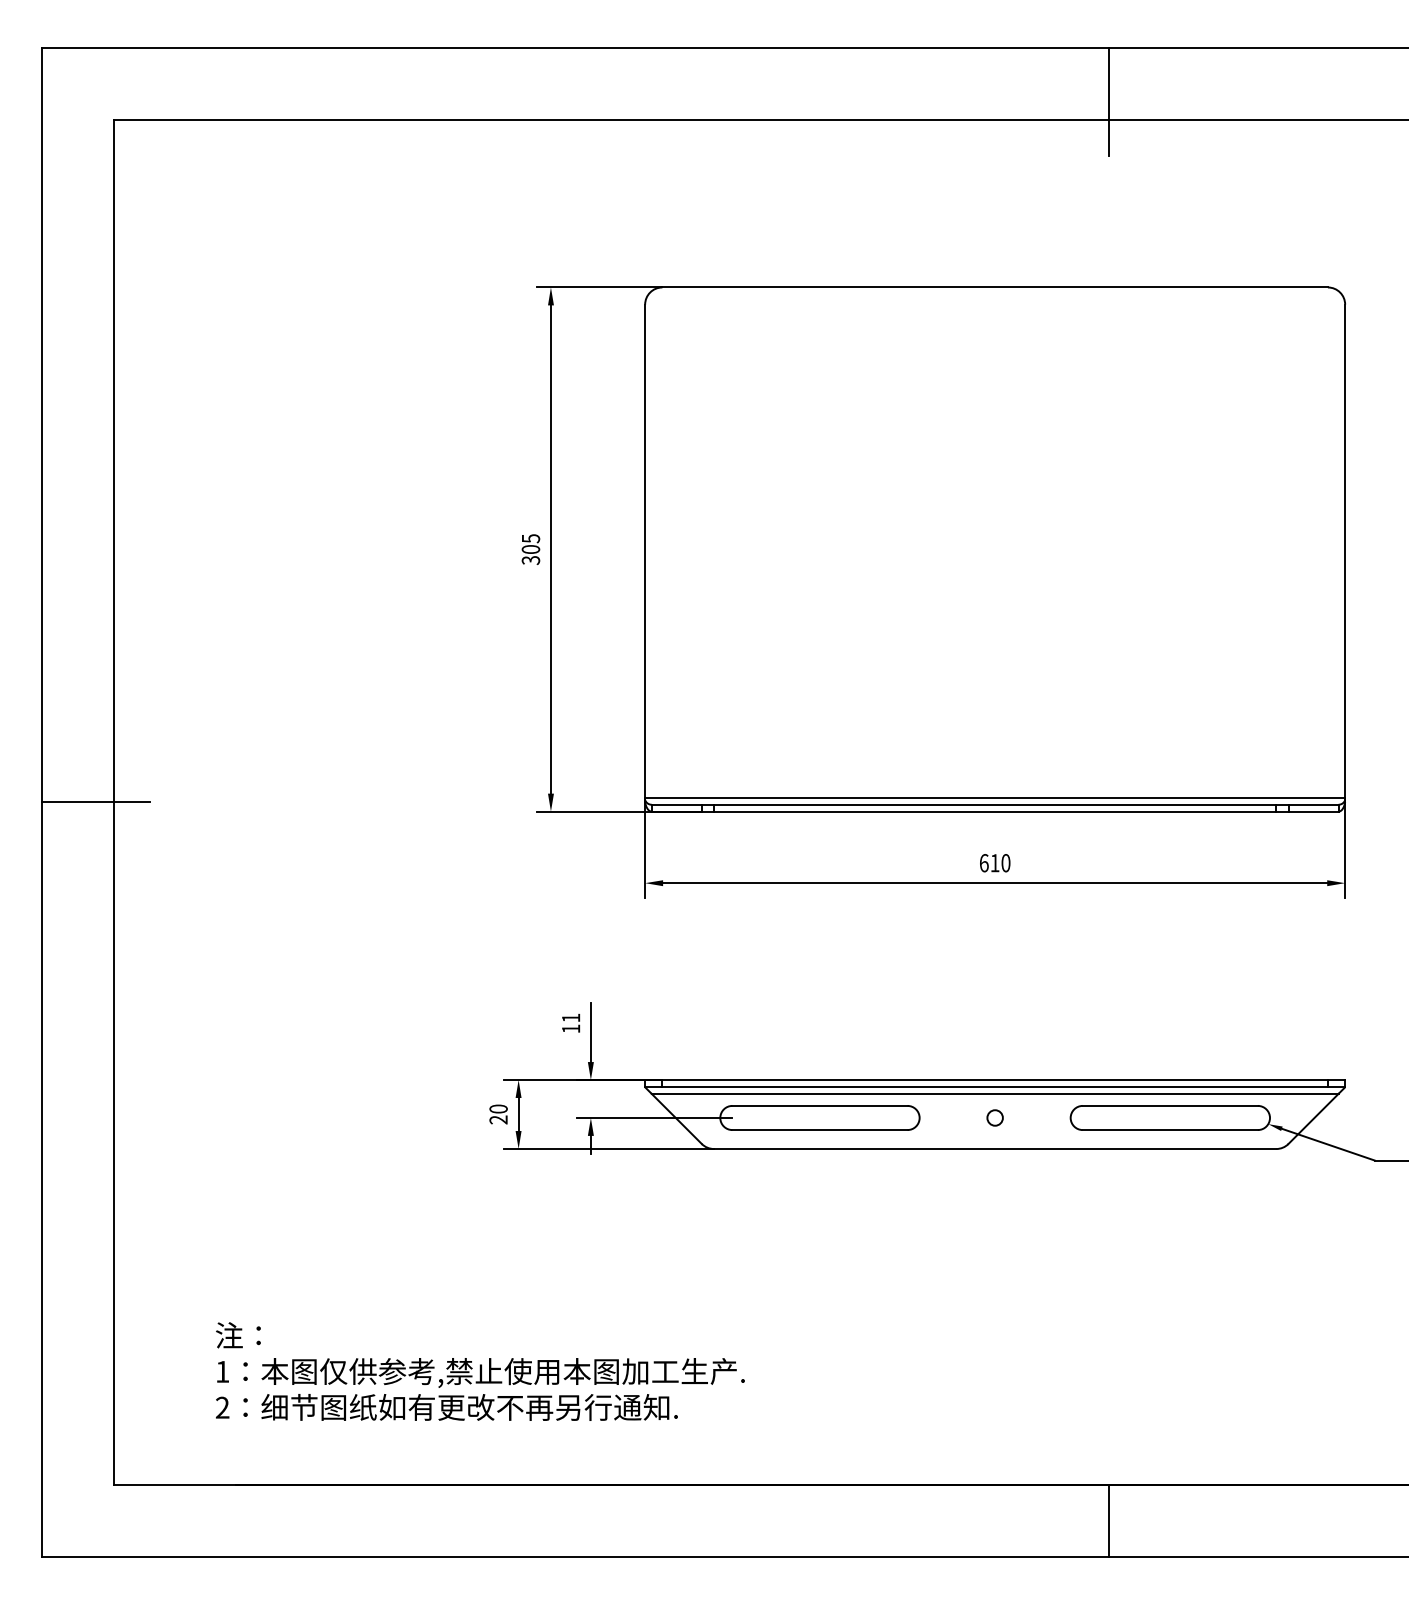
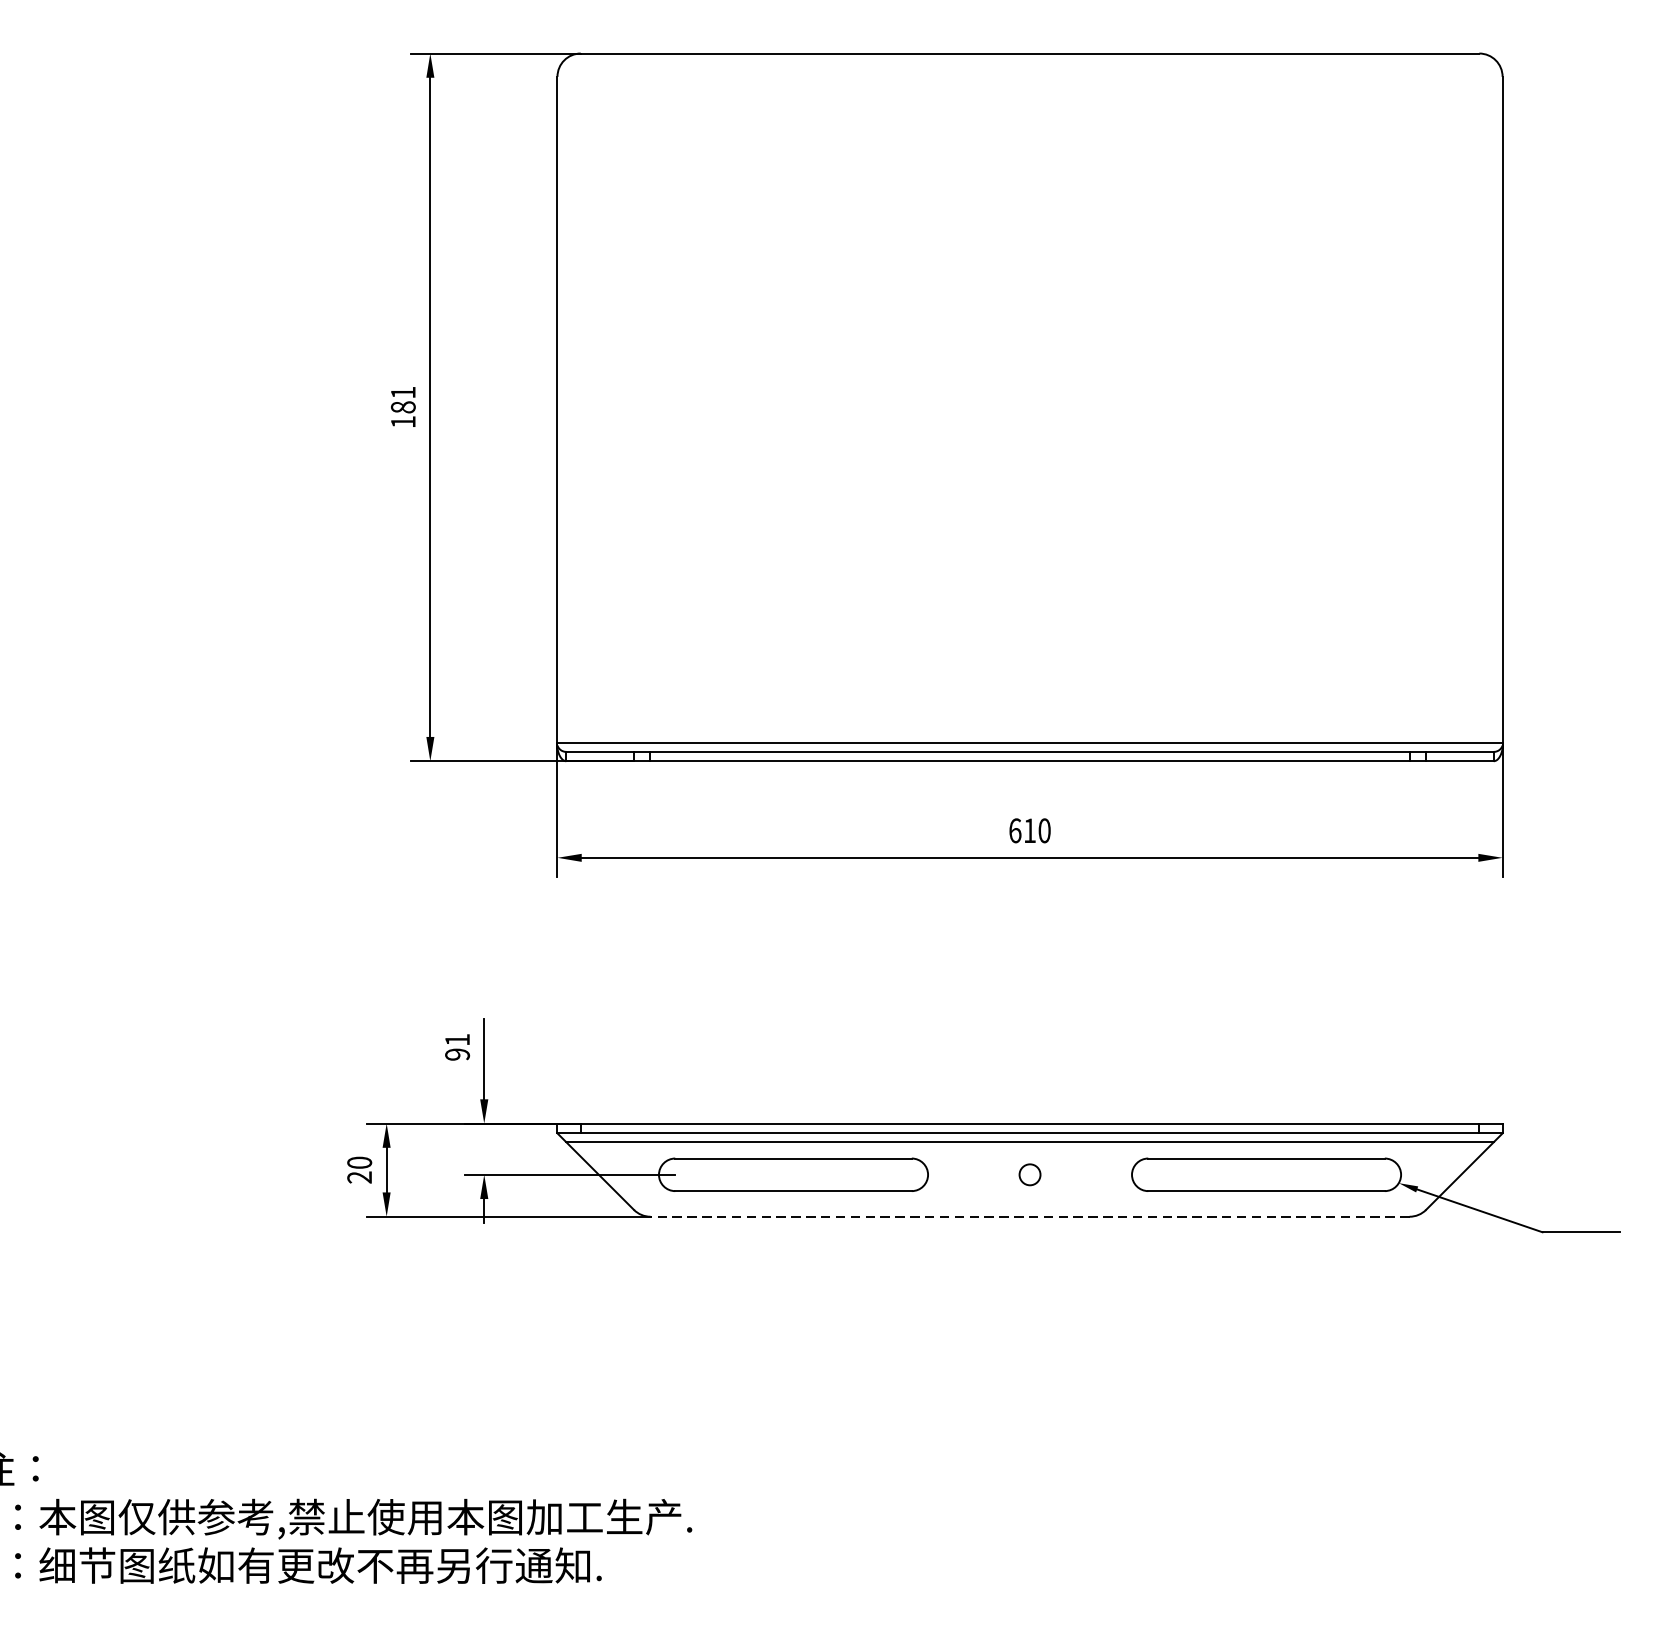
text: (530, 549) -> (402, 407), 305 -> 181
text: (570, 1028) -> (456, 1054), 11 -> 91
line: (994, 1149) -> (1029, 1217), solid -> dashed

